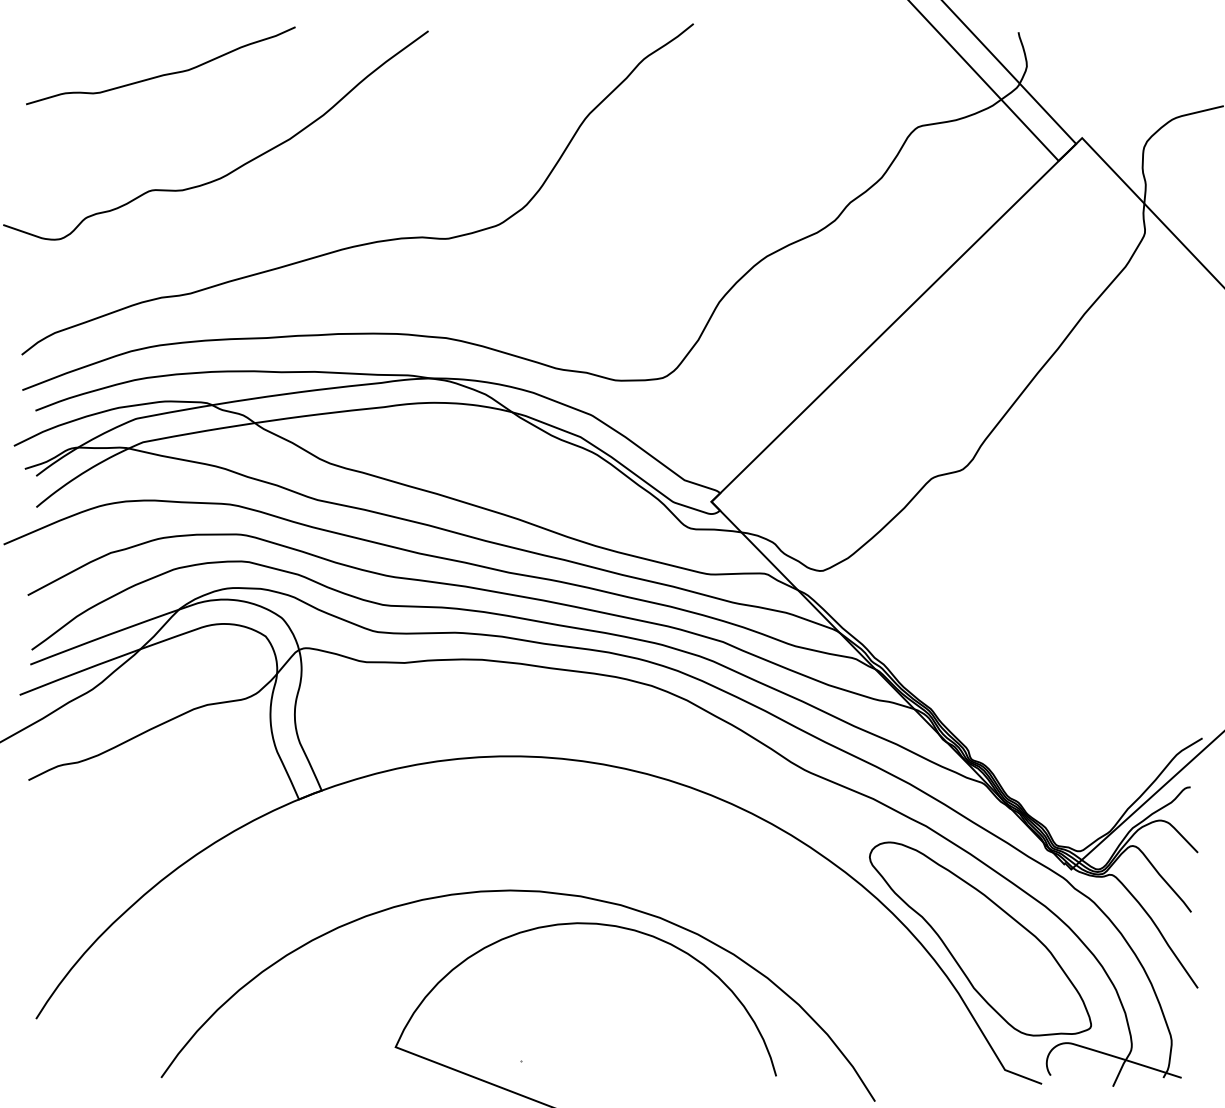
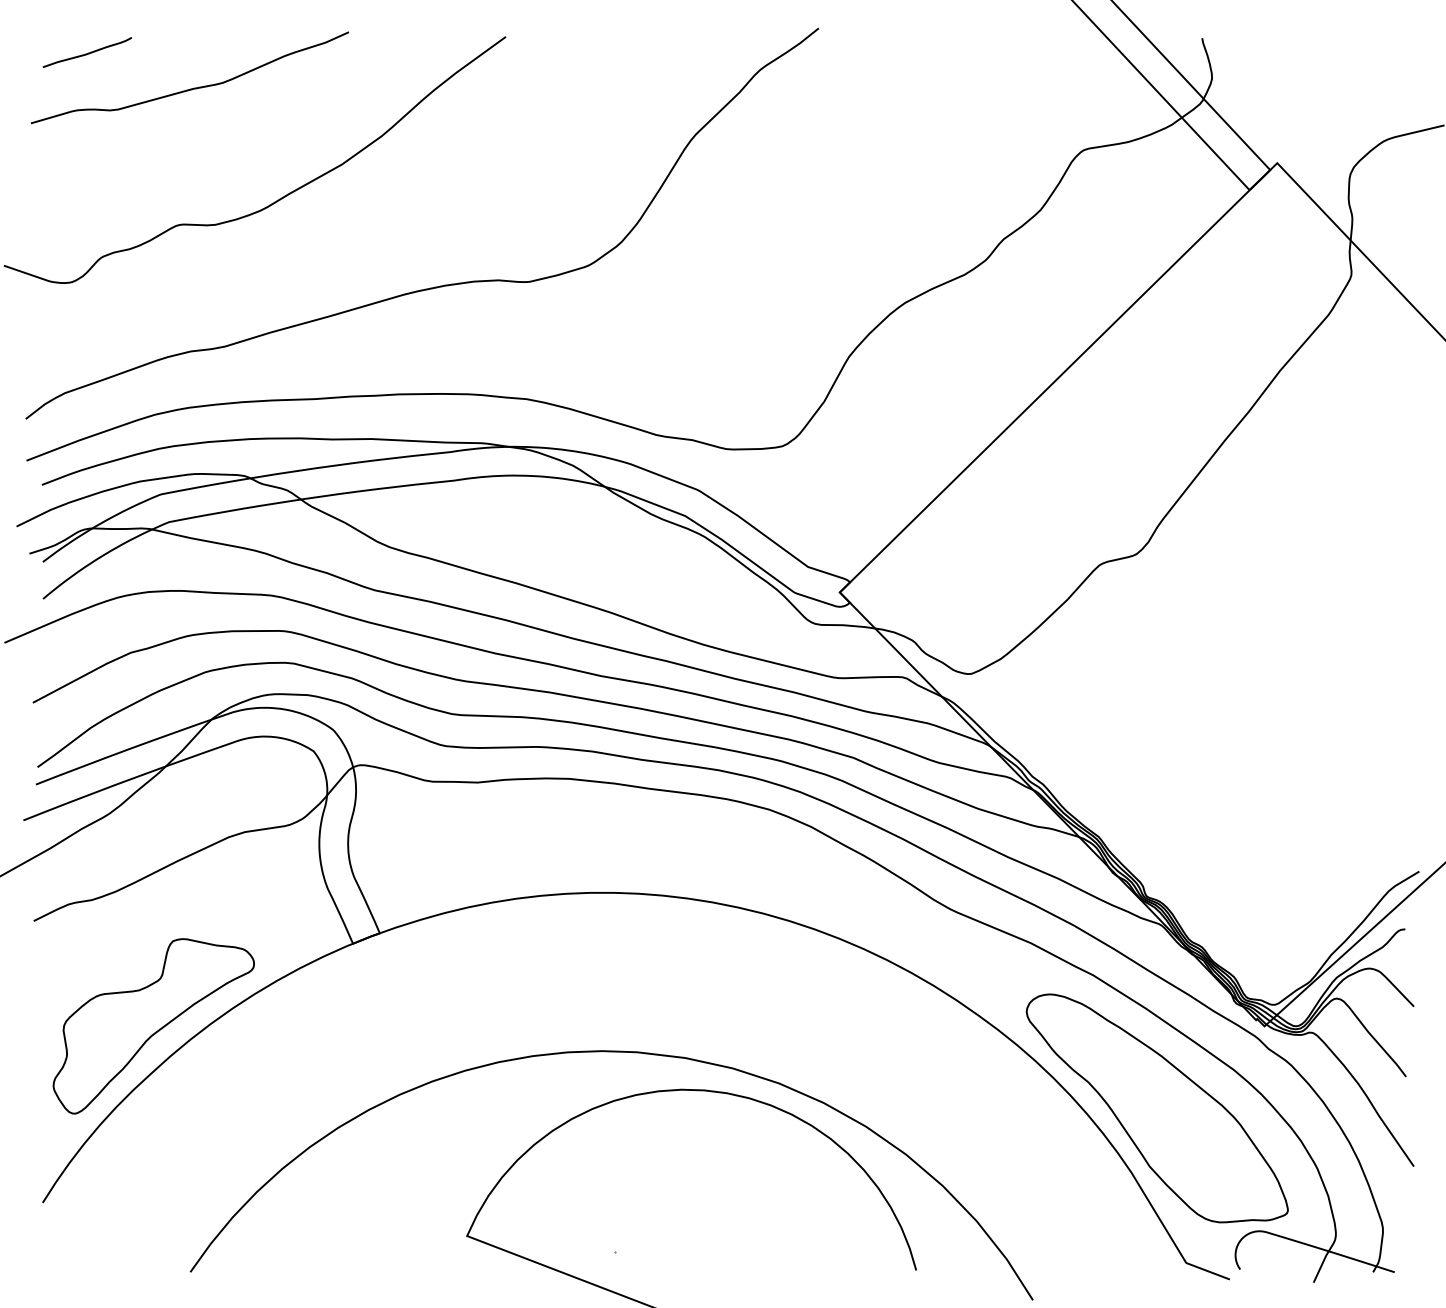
curve: (73, 44) -> (86, 52), added
part: (130, 869) -> (154, 1026), added

